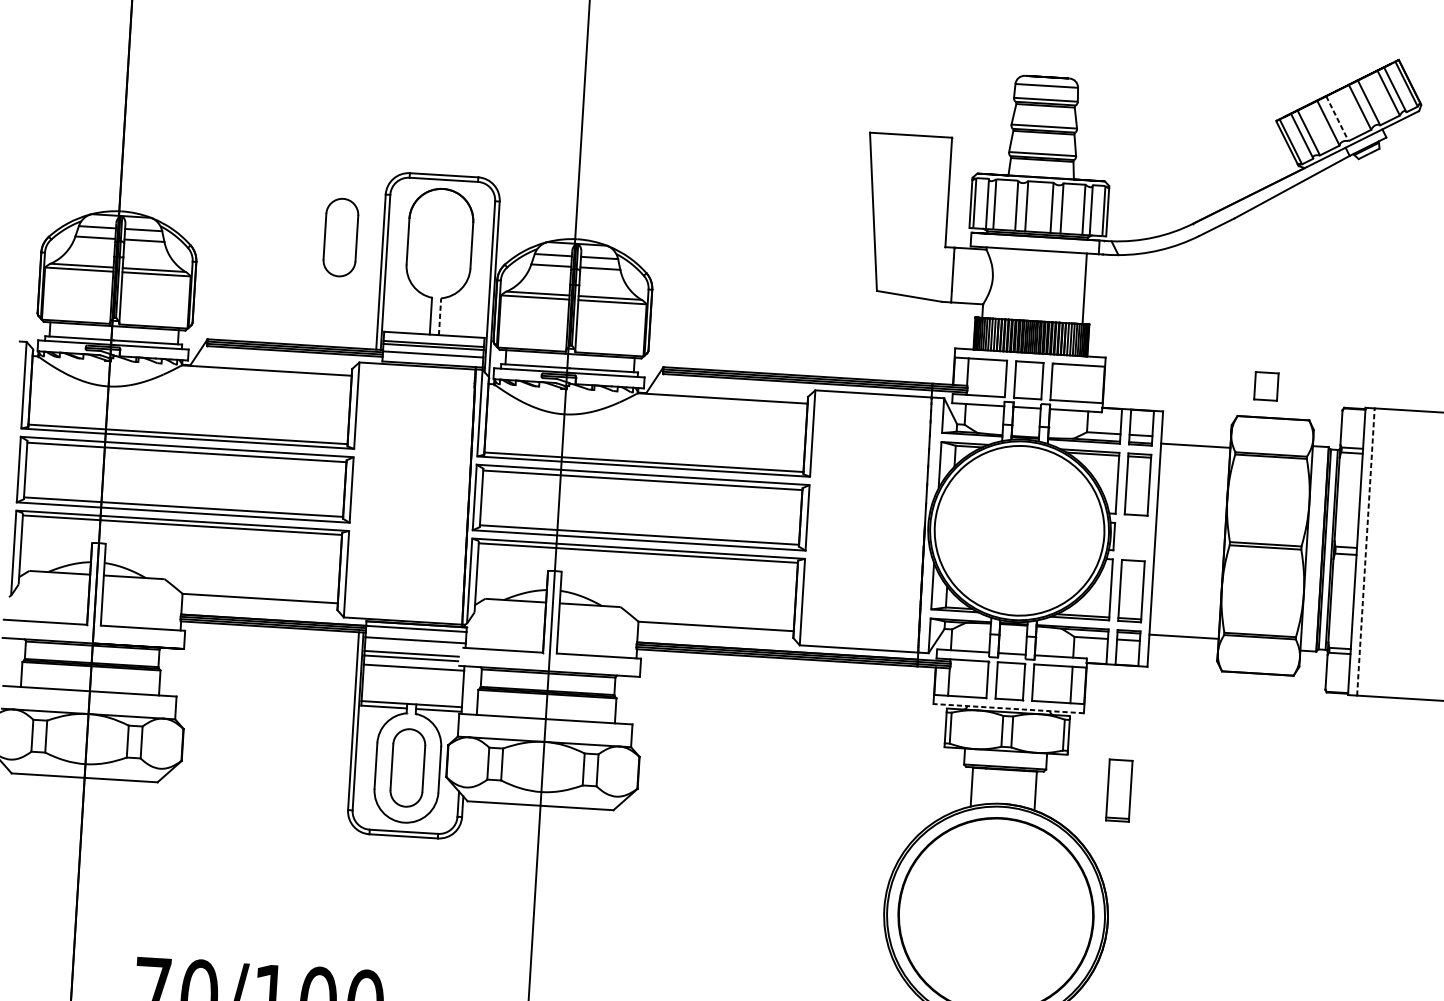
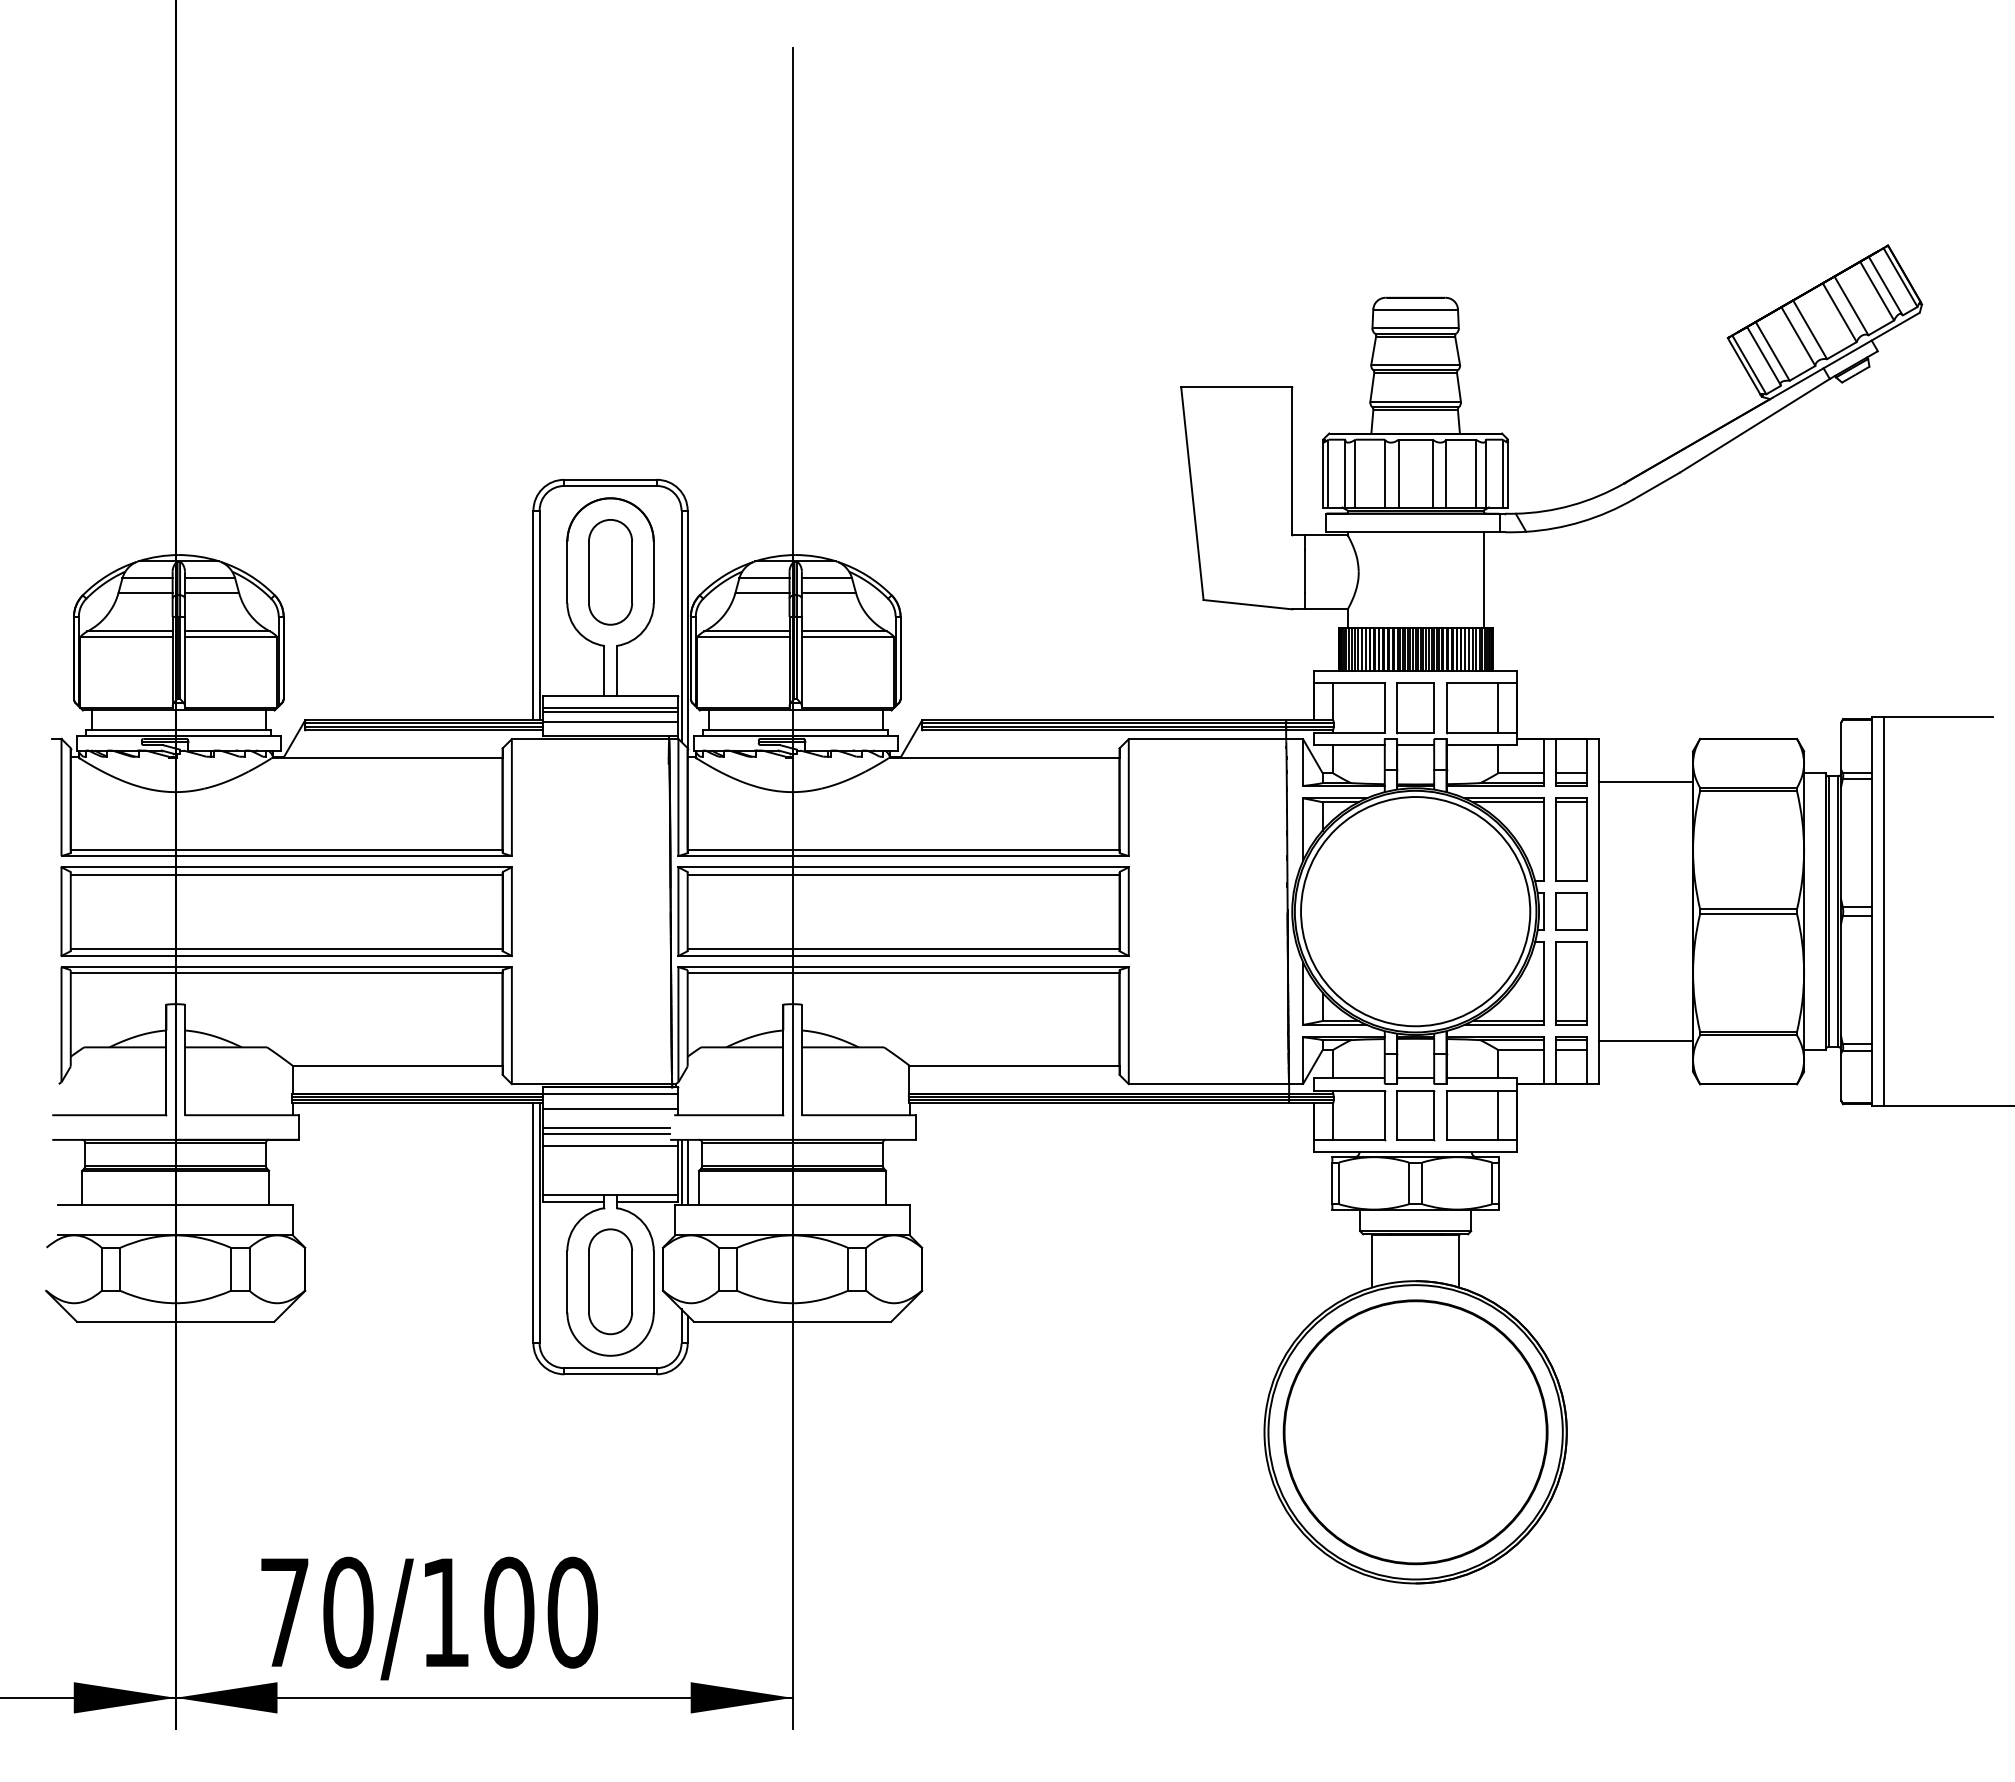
line: (1337, 118) -> (1810, 329), dashed -> solid
part: (340, 237) -> (610, 572), moved
line: (439, 316) -> (616, 670), dashed -> solid
line: (1090, 383) -> (1498, 707), added
part: (1266, 386) -> (1571, 911), moved
line: (1366, 551) -> (1884, 911), dashed -> solid
line: (465, 689) -> (681, 1171), added
line: (469, 689) -> (687, 1171), added
line: (1008, 708) -> (1415, 1152), dashed -> solid
part: (1119, 790) -> (1571, 1253), removed

